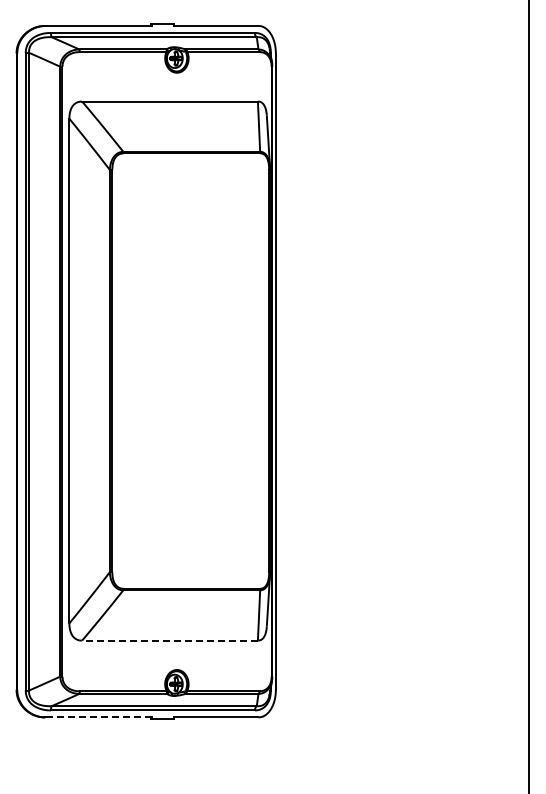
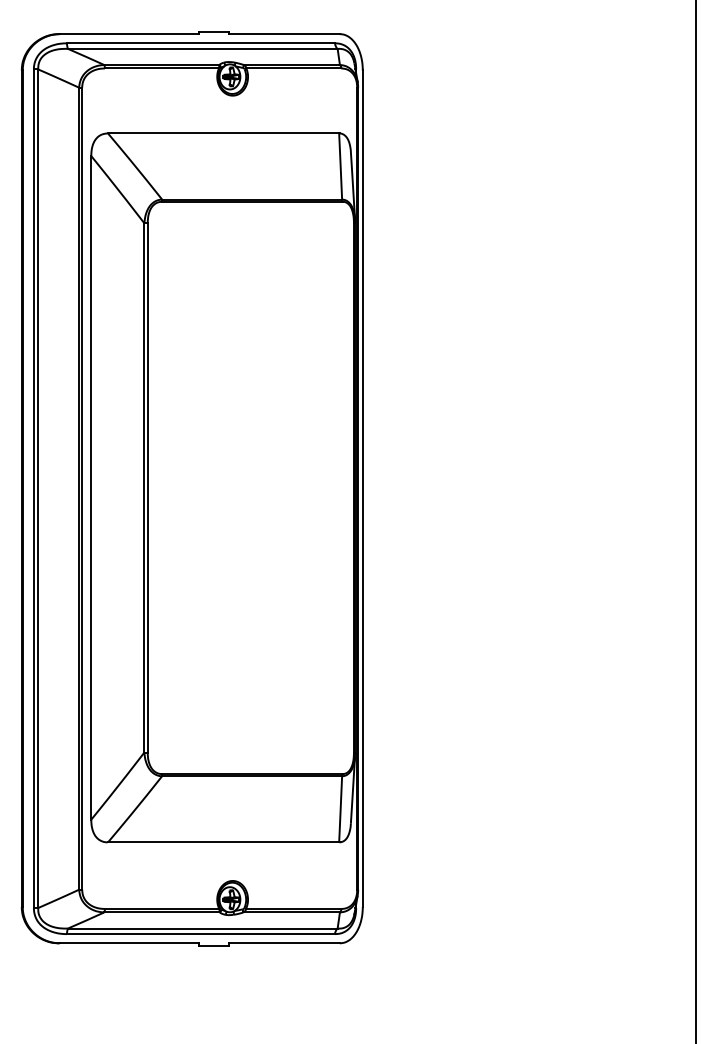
line: (170, 640) -> (224, 842), dashed -> solid
line: (99, 717) -> (130, 943), dashed -> solid

